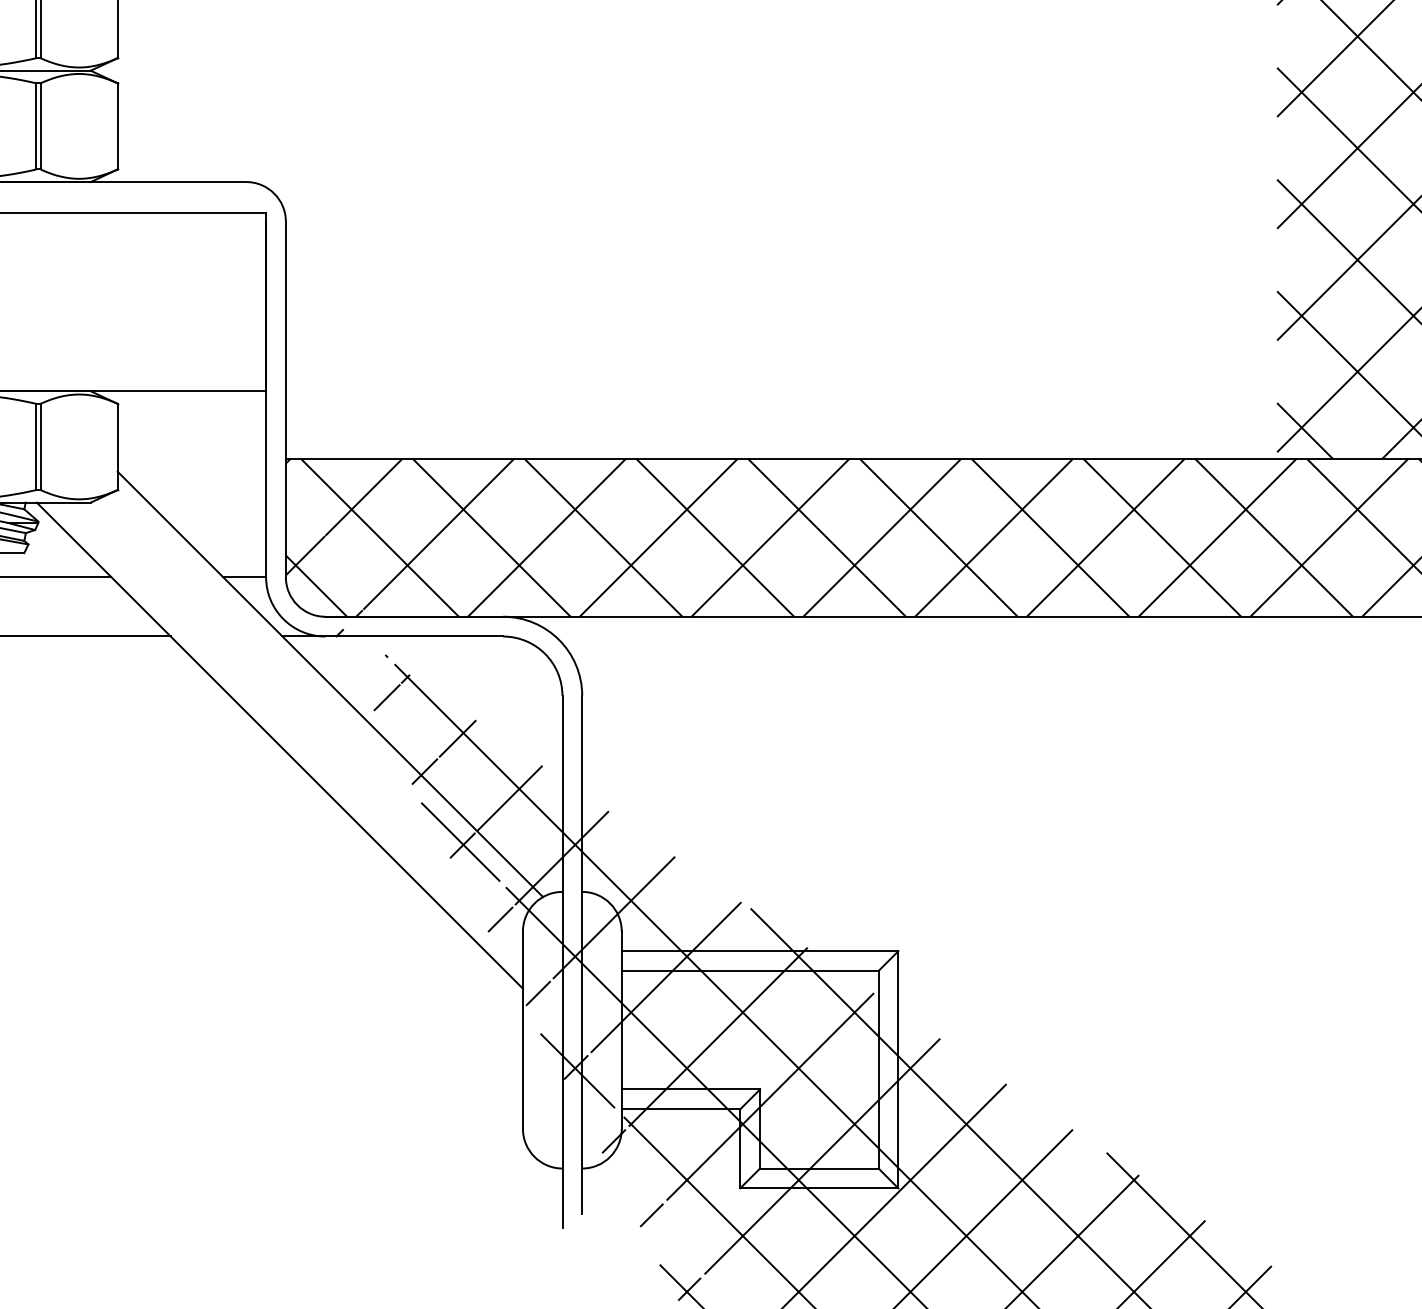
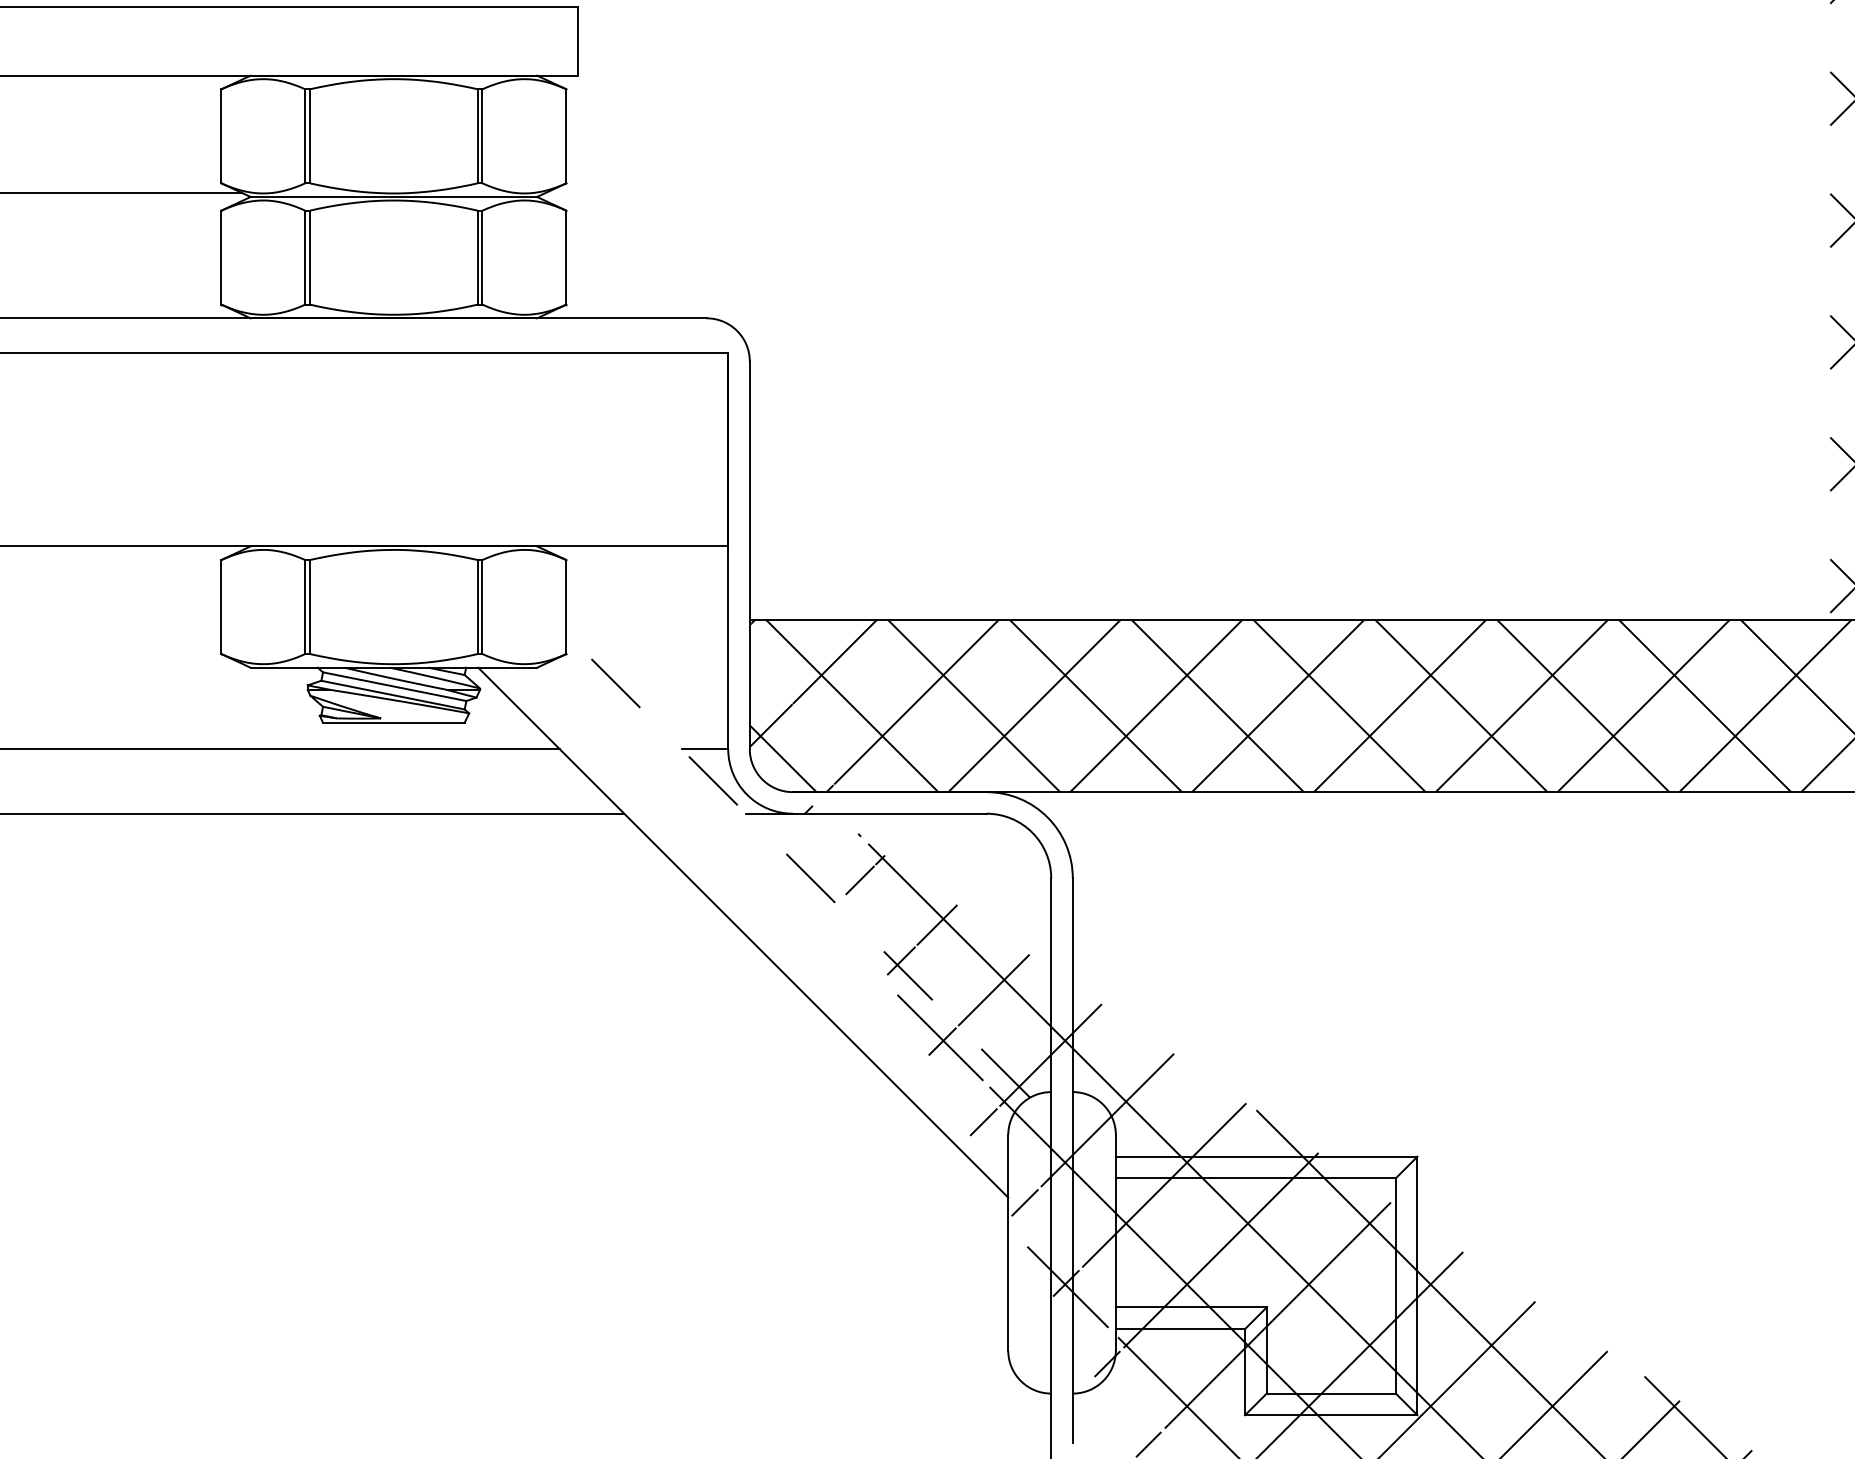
line: (330, 684) -> (798, 865), solid -> dashed

